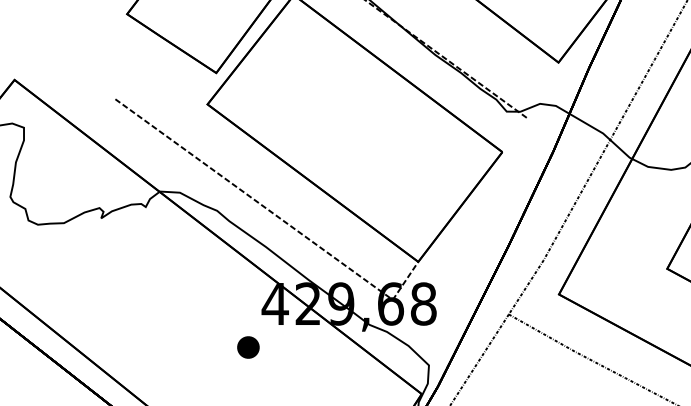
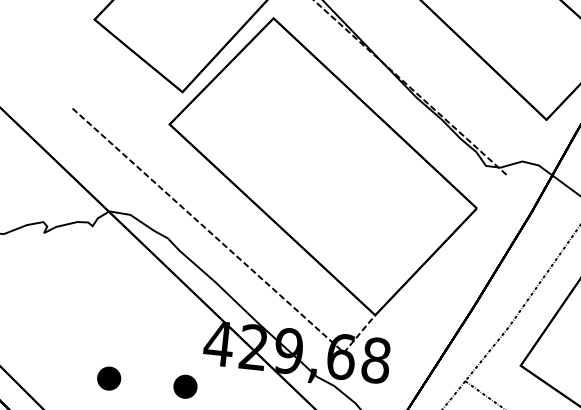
part: (176, 347) -> (109, 378), added

